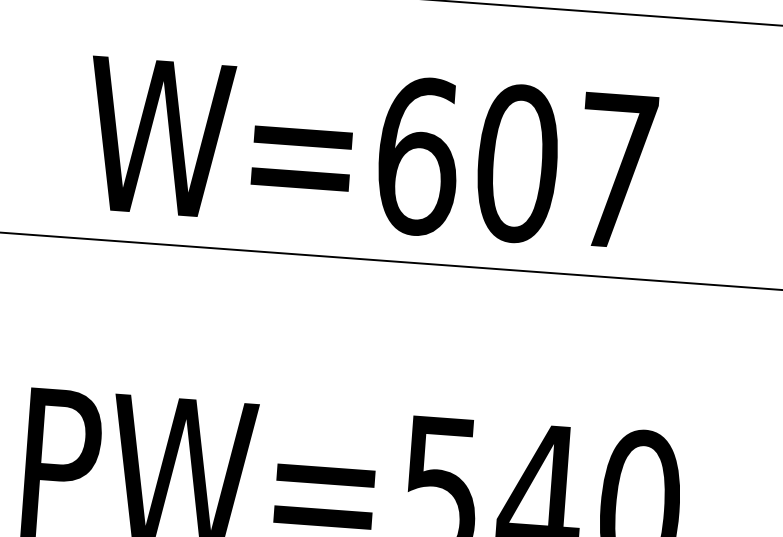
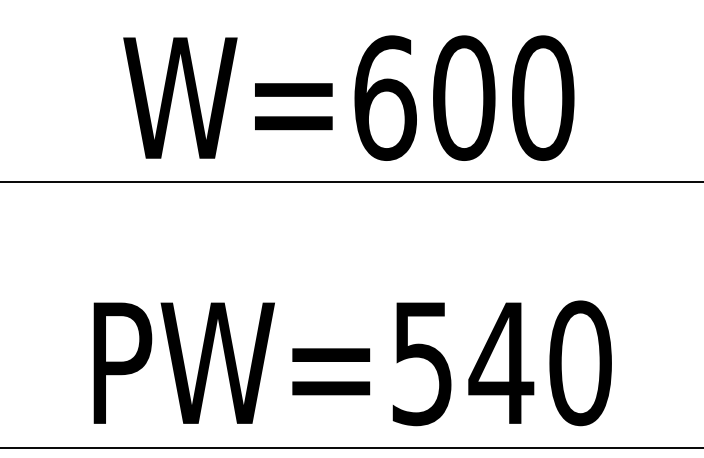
text: (617, 170) -> (543, 97), W=607 -> W=600

